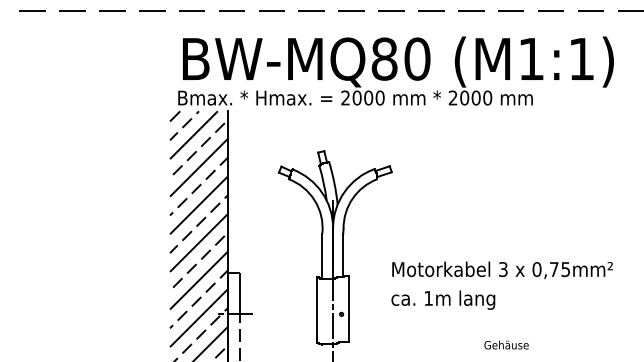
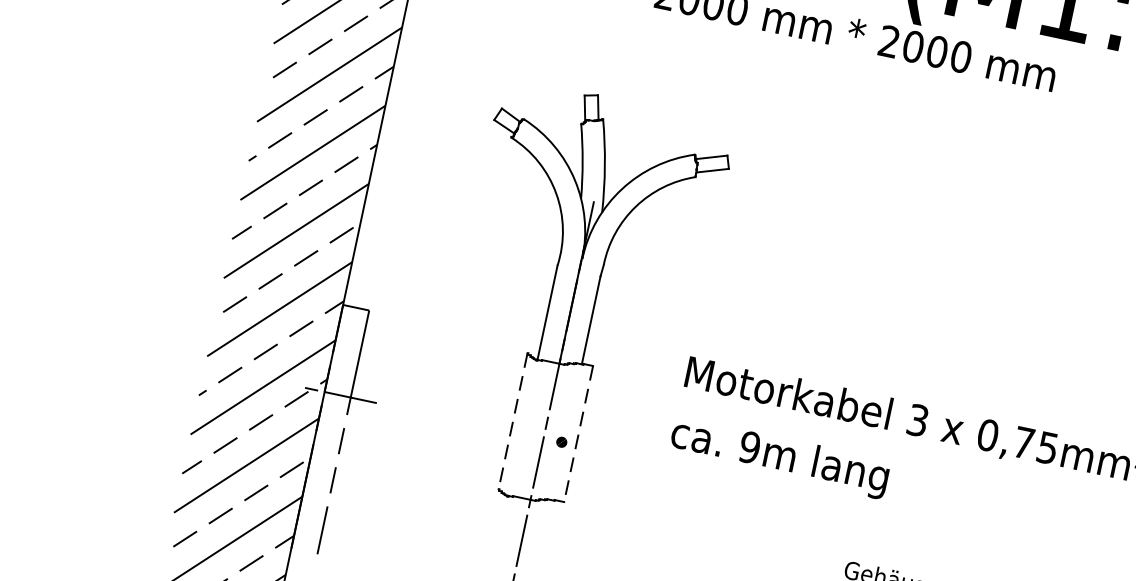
text: (428, 297) -> (749, 445), 1m -> 9m
line: (348, 308) -> (578, 433), solid -> dashed
line: (317, 309) -> (513, 421), solid -> dashed

